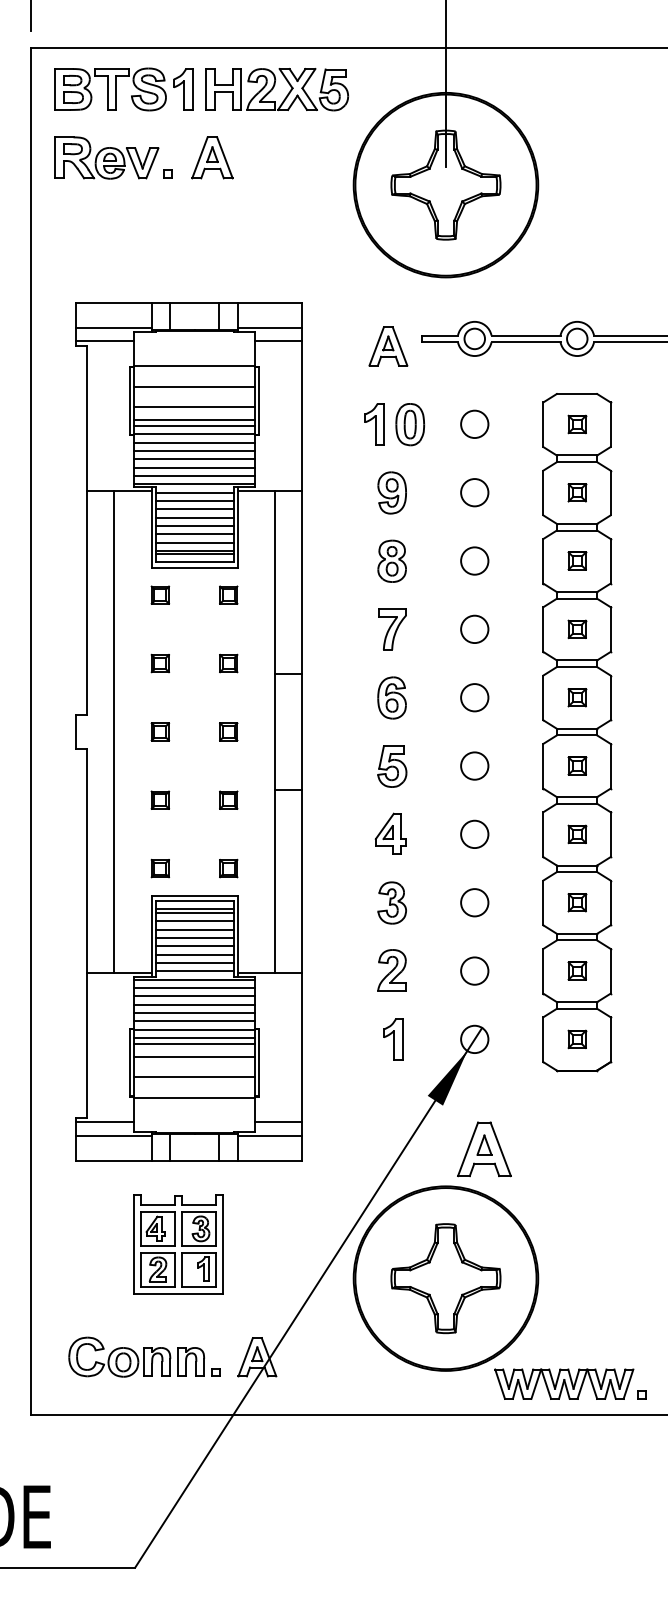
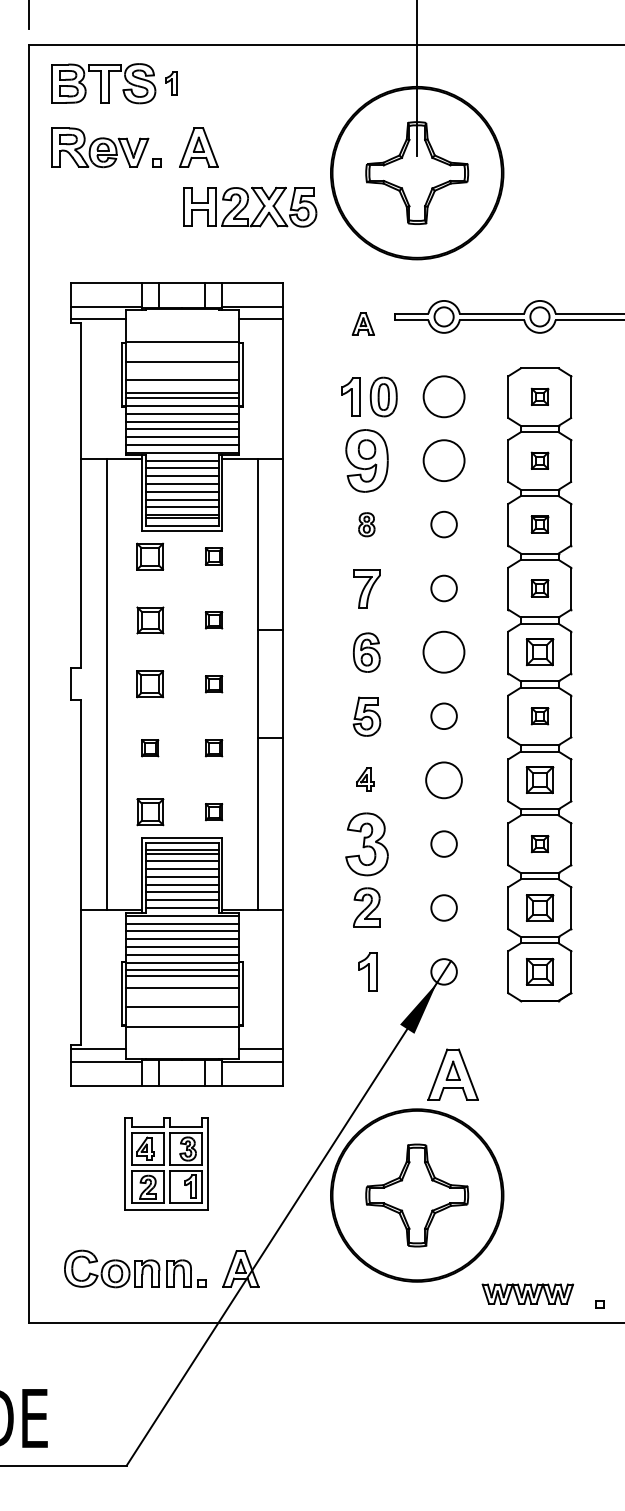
part: (183, 89) -> (171, 83), size x0.6
part: (277, 89) -> (250, 207), moved
part: (388, 346) -> (363, 323), size x0.6
circle: (474, 424) -> (443, 396), size x1.6
part: (391, 492) -> (366, 460), size x1.6
circle: (474, 492) -> (443, 460), size x1.6
part: (391, 560) -> (366, 524), size x0.6
part: (160, 594) -> (150, 555), size x1.6
part: (159, 663) -> (149, 620), size x1.6
circle: (474, 697) -> (443, 652), size x1.6
part: (577, 697) -> (540, 652), size x1.6
part: (160, 731) -> (150, 683), size x1.6
part: (390, 833) -> (365, 779), size x0.6
circle: (474, 833) -> (443, 779), size x1.4
part: (577, 834) -> (540, 780), size x1.6
part: (159, 868) -> (149, 812), size x1.6
part: (391, 902) -> (366, 843), size x1.6
part: (577, 970) -> (540, 907), size x1.6
part: (577, 1039) -> (540, 971), size x1.6
part: (564, 1383) -> (528, 1293), size x0.7

